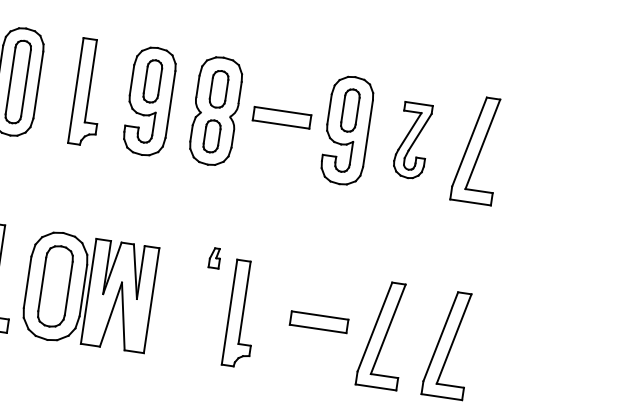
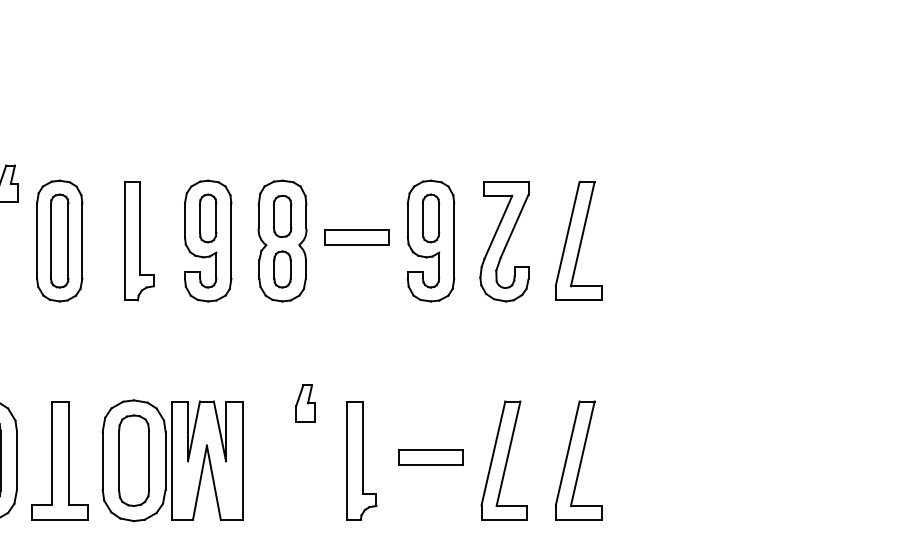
part: (412, 140) -> (504, 241), size x1.43
part: (214, 258) -> (305, 403), size x1.67
part: (242, 313) -> (361, 460), moved

